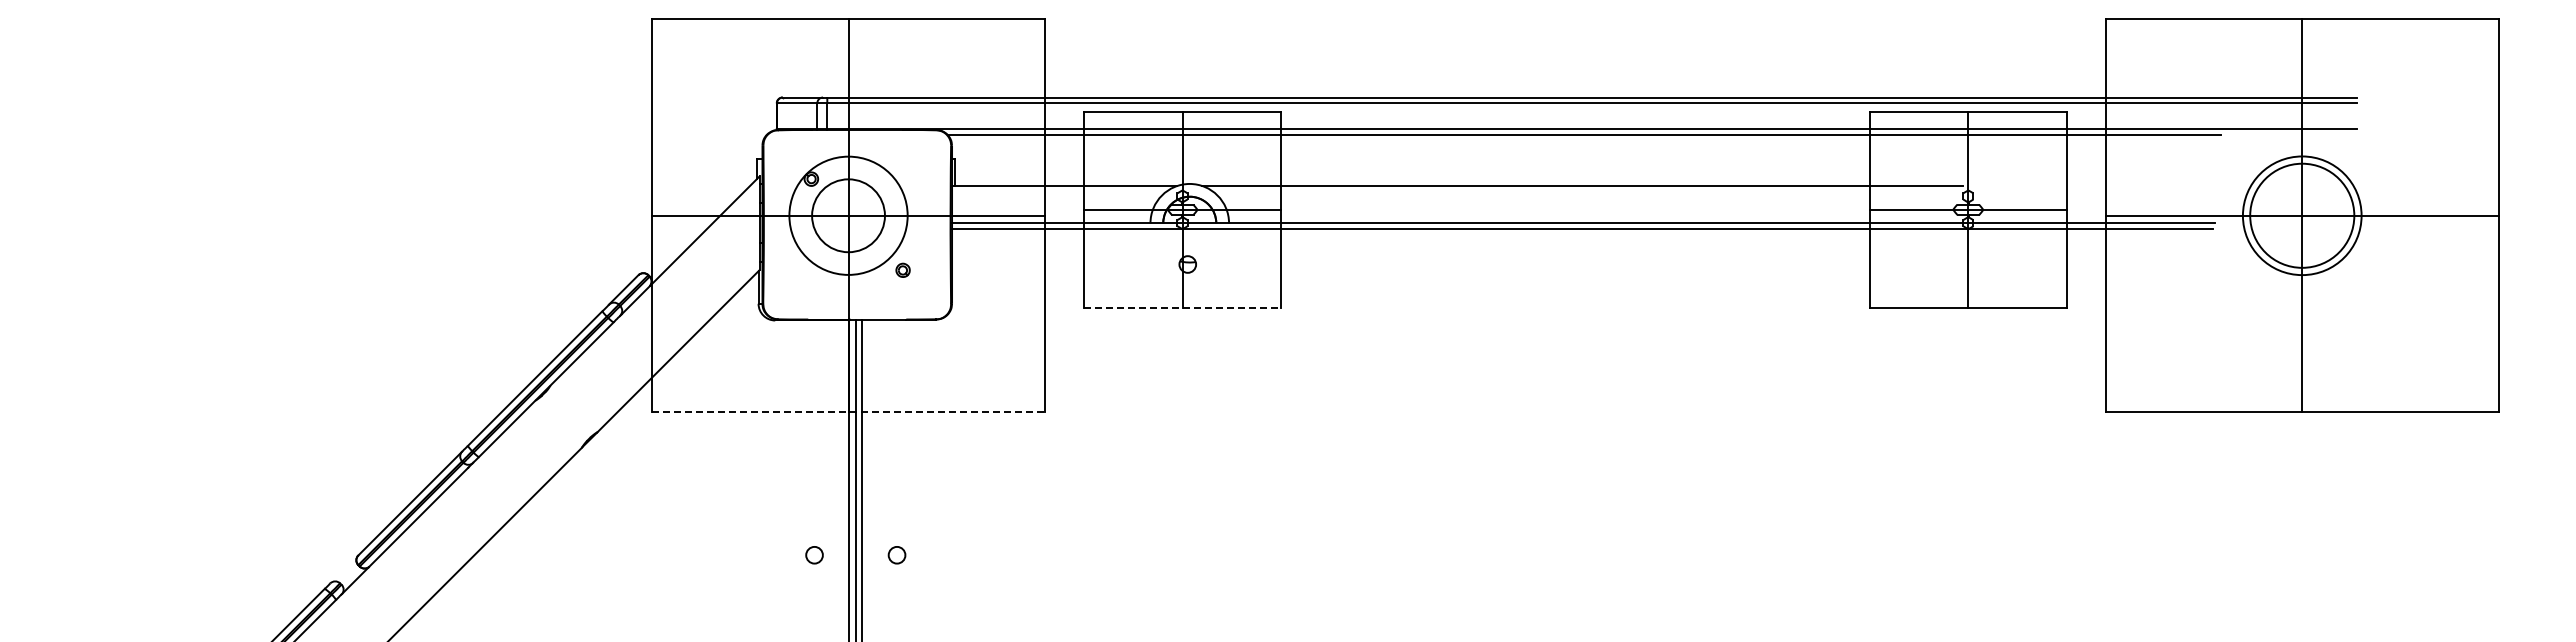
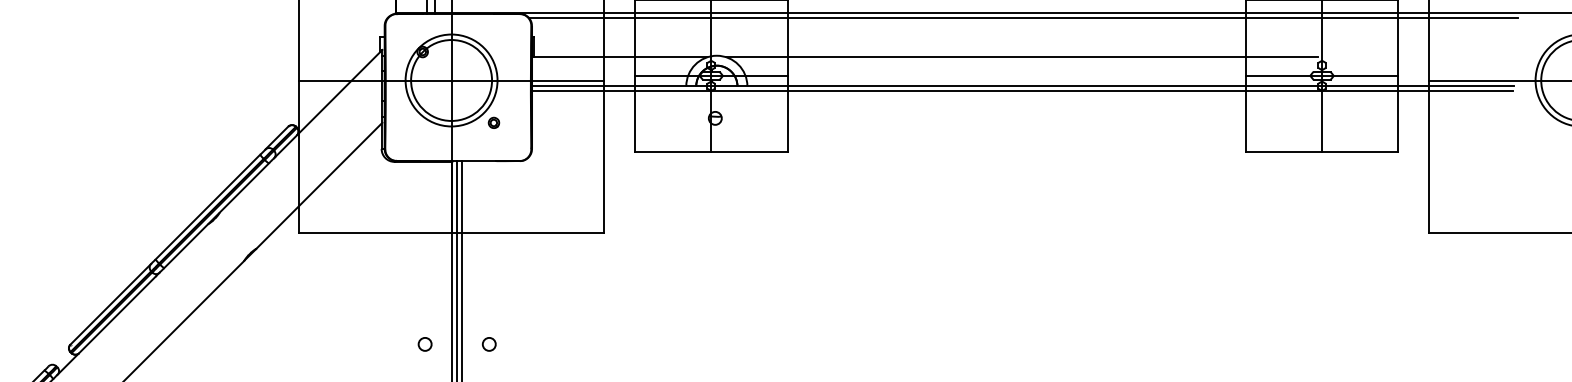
circle: (848, 215) -> (451, 80), size x1.43
line: (1183, 308) -> (711, 152), dashed -> solid
line: (849, 412) -> (452, 233), dashed -> solid

